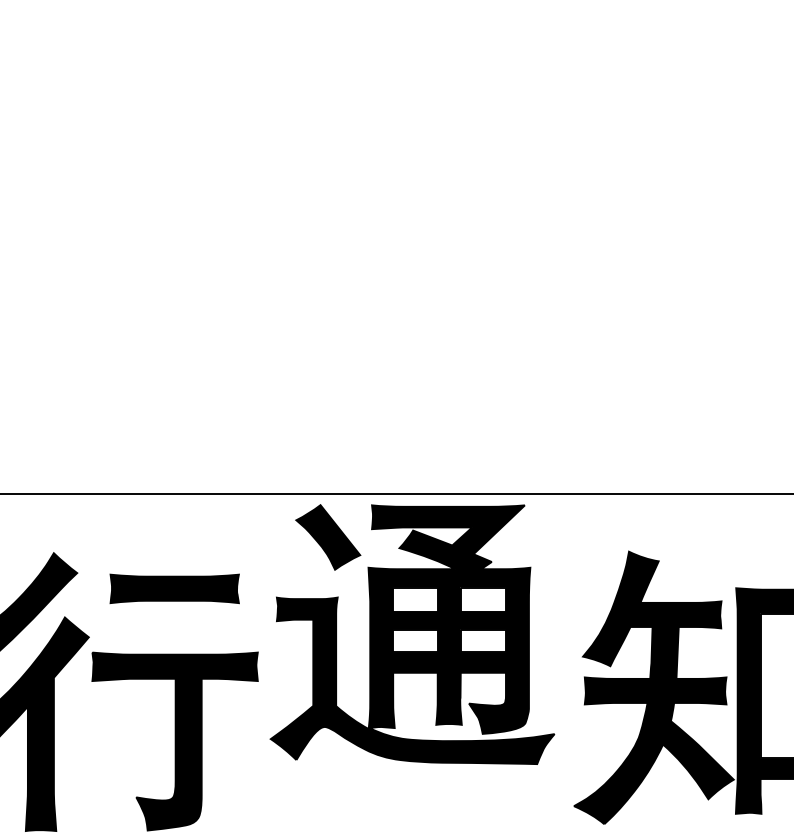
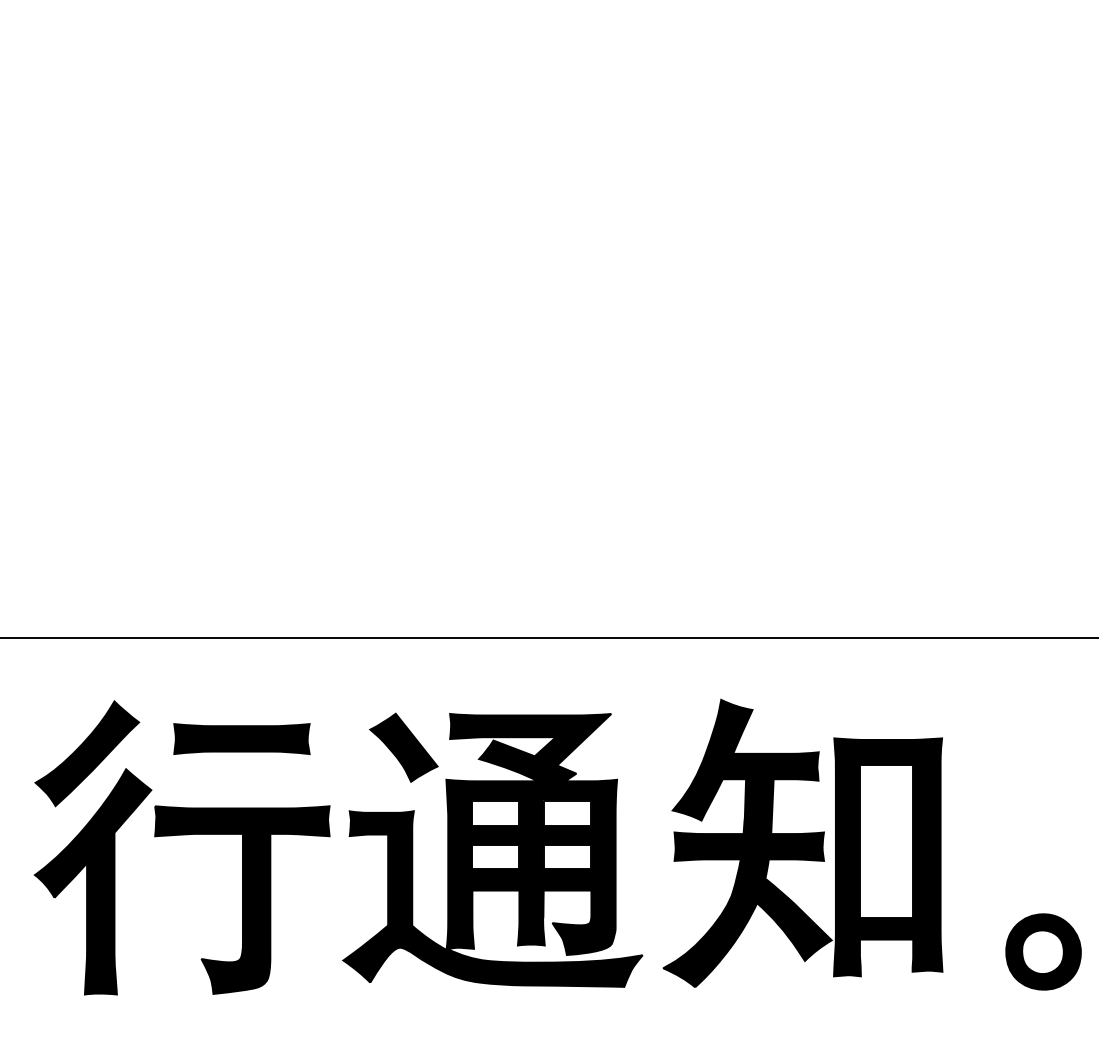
part: (412, 633) -> (492, 849), moved

